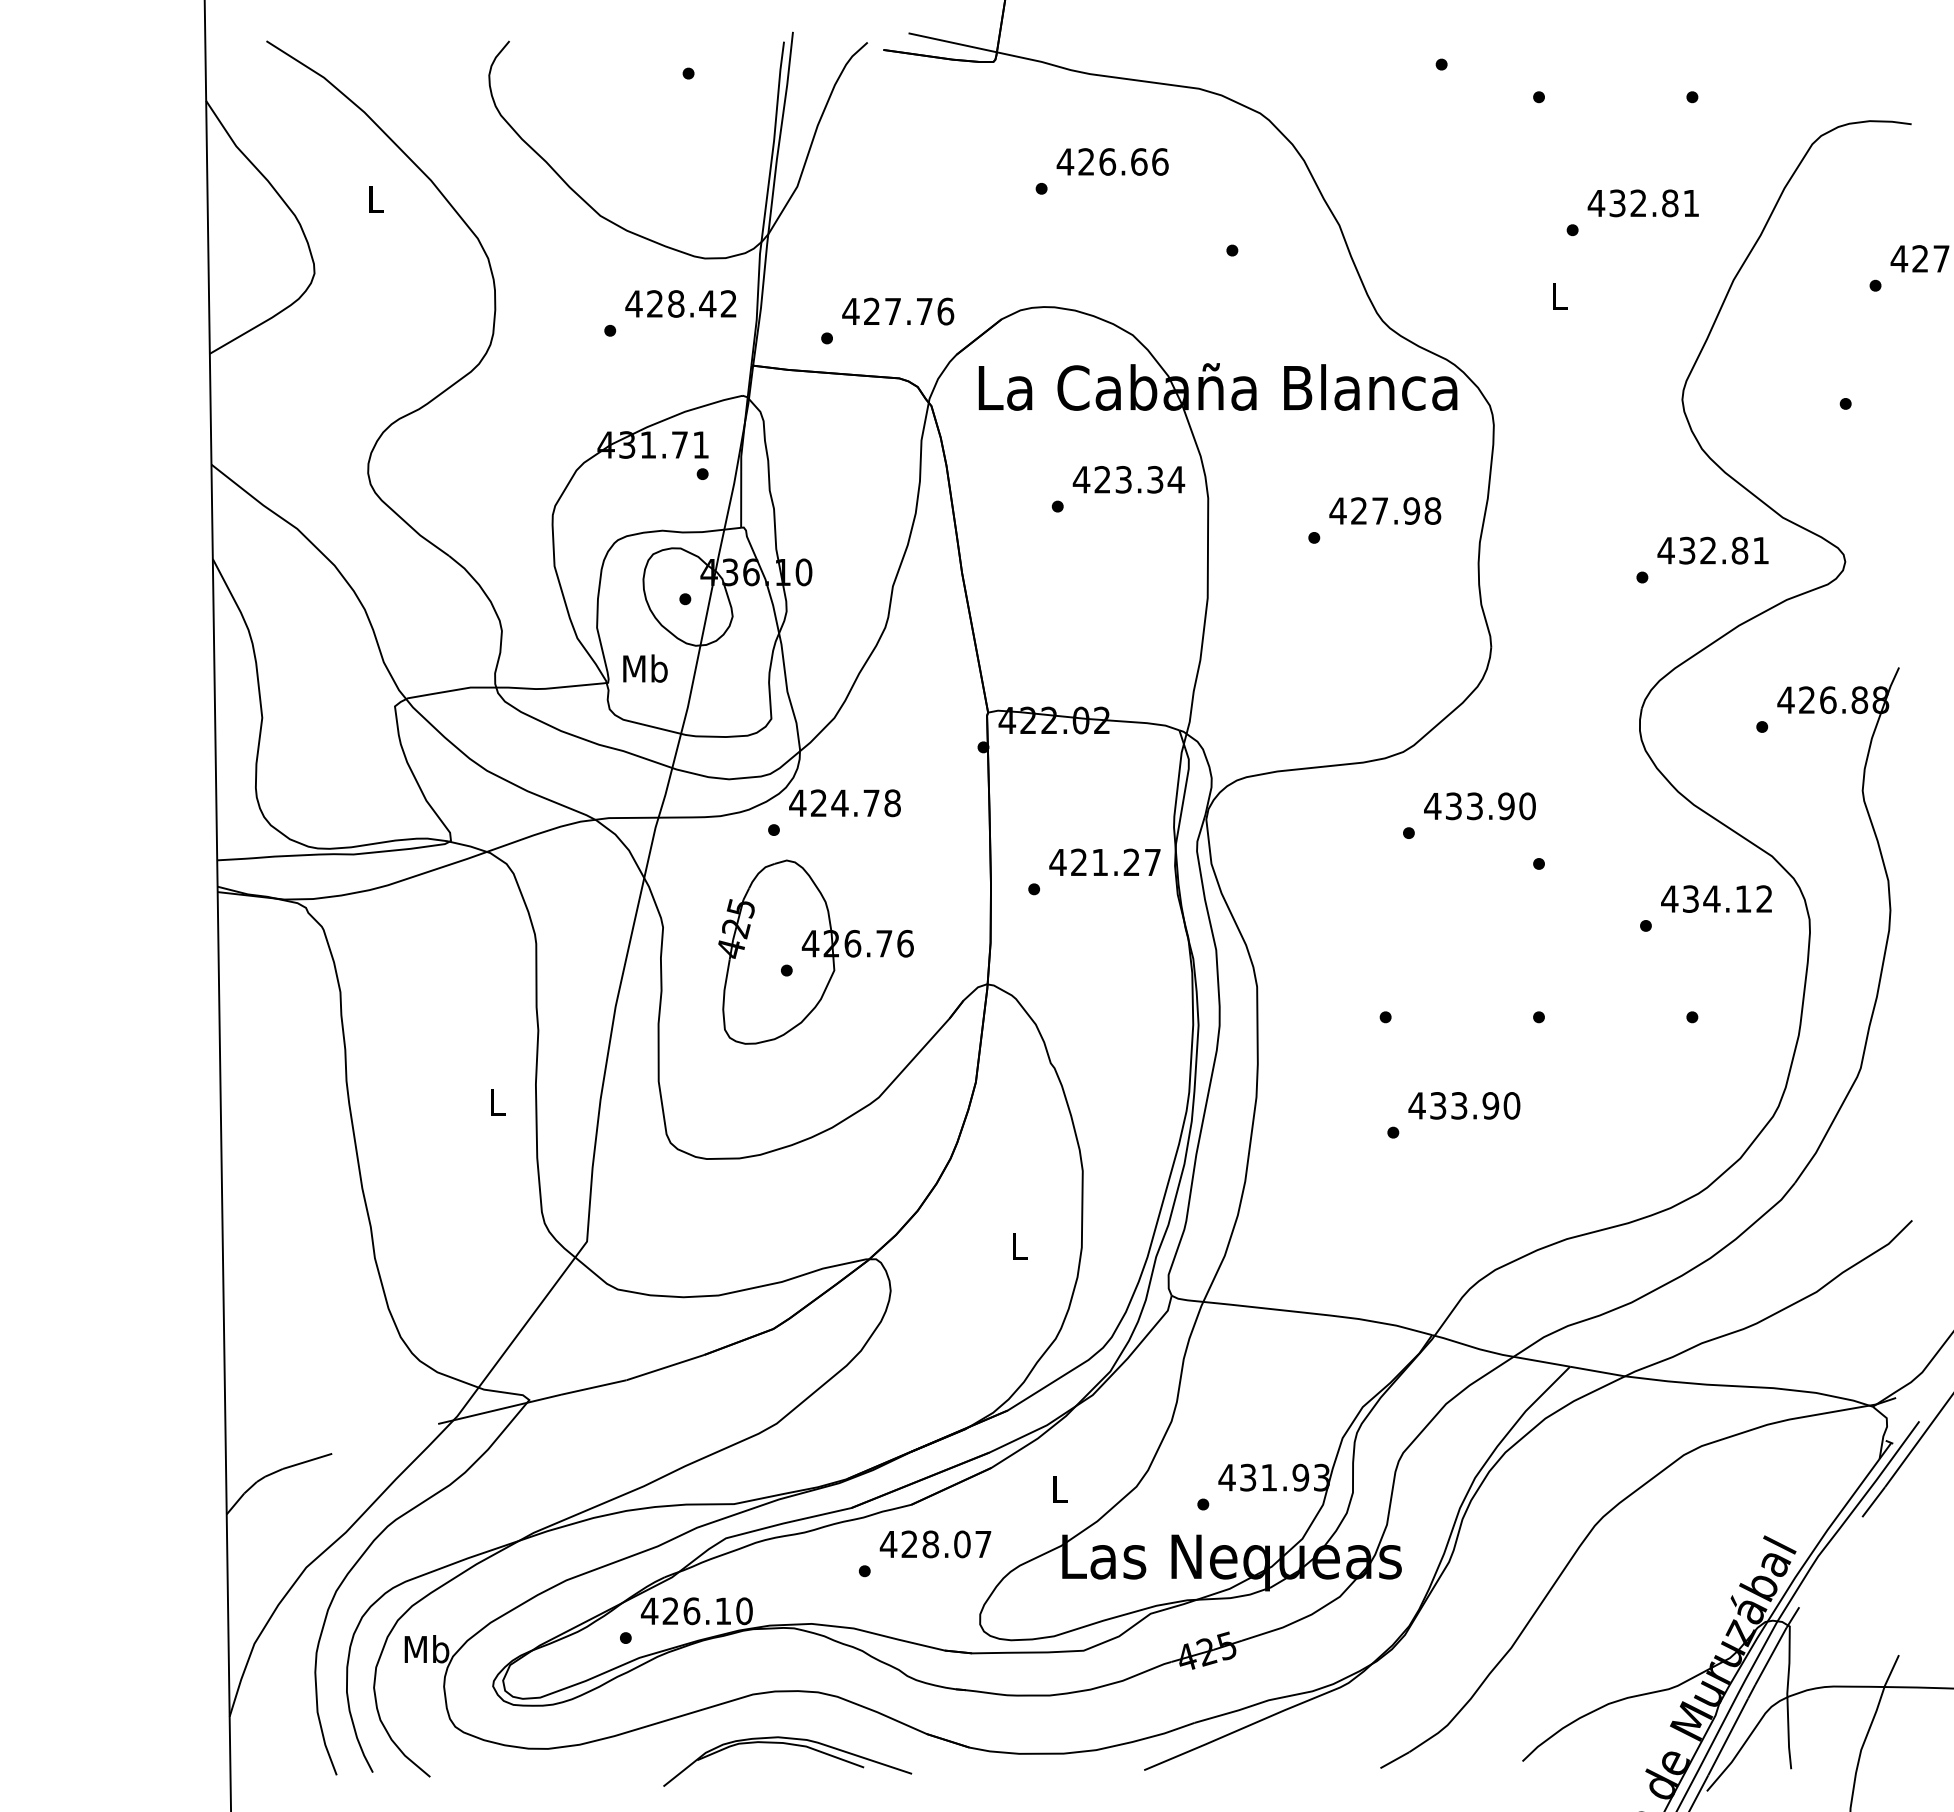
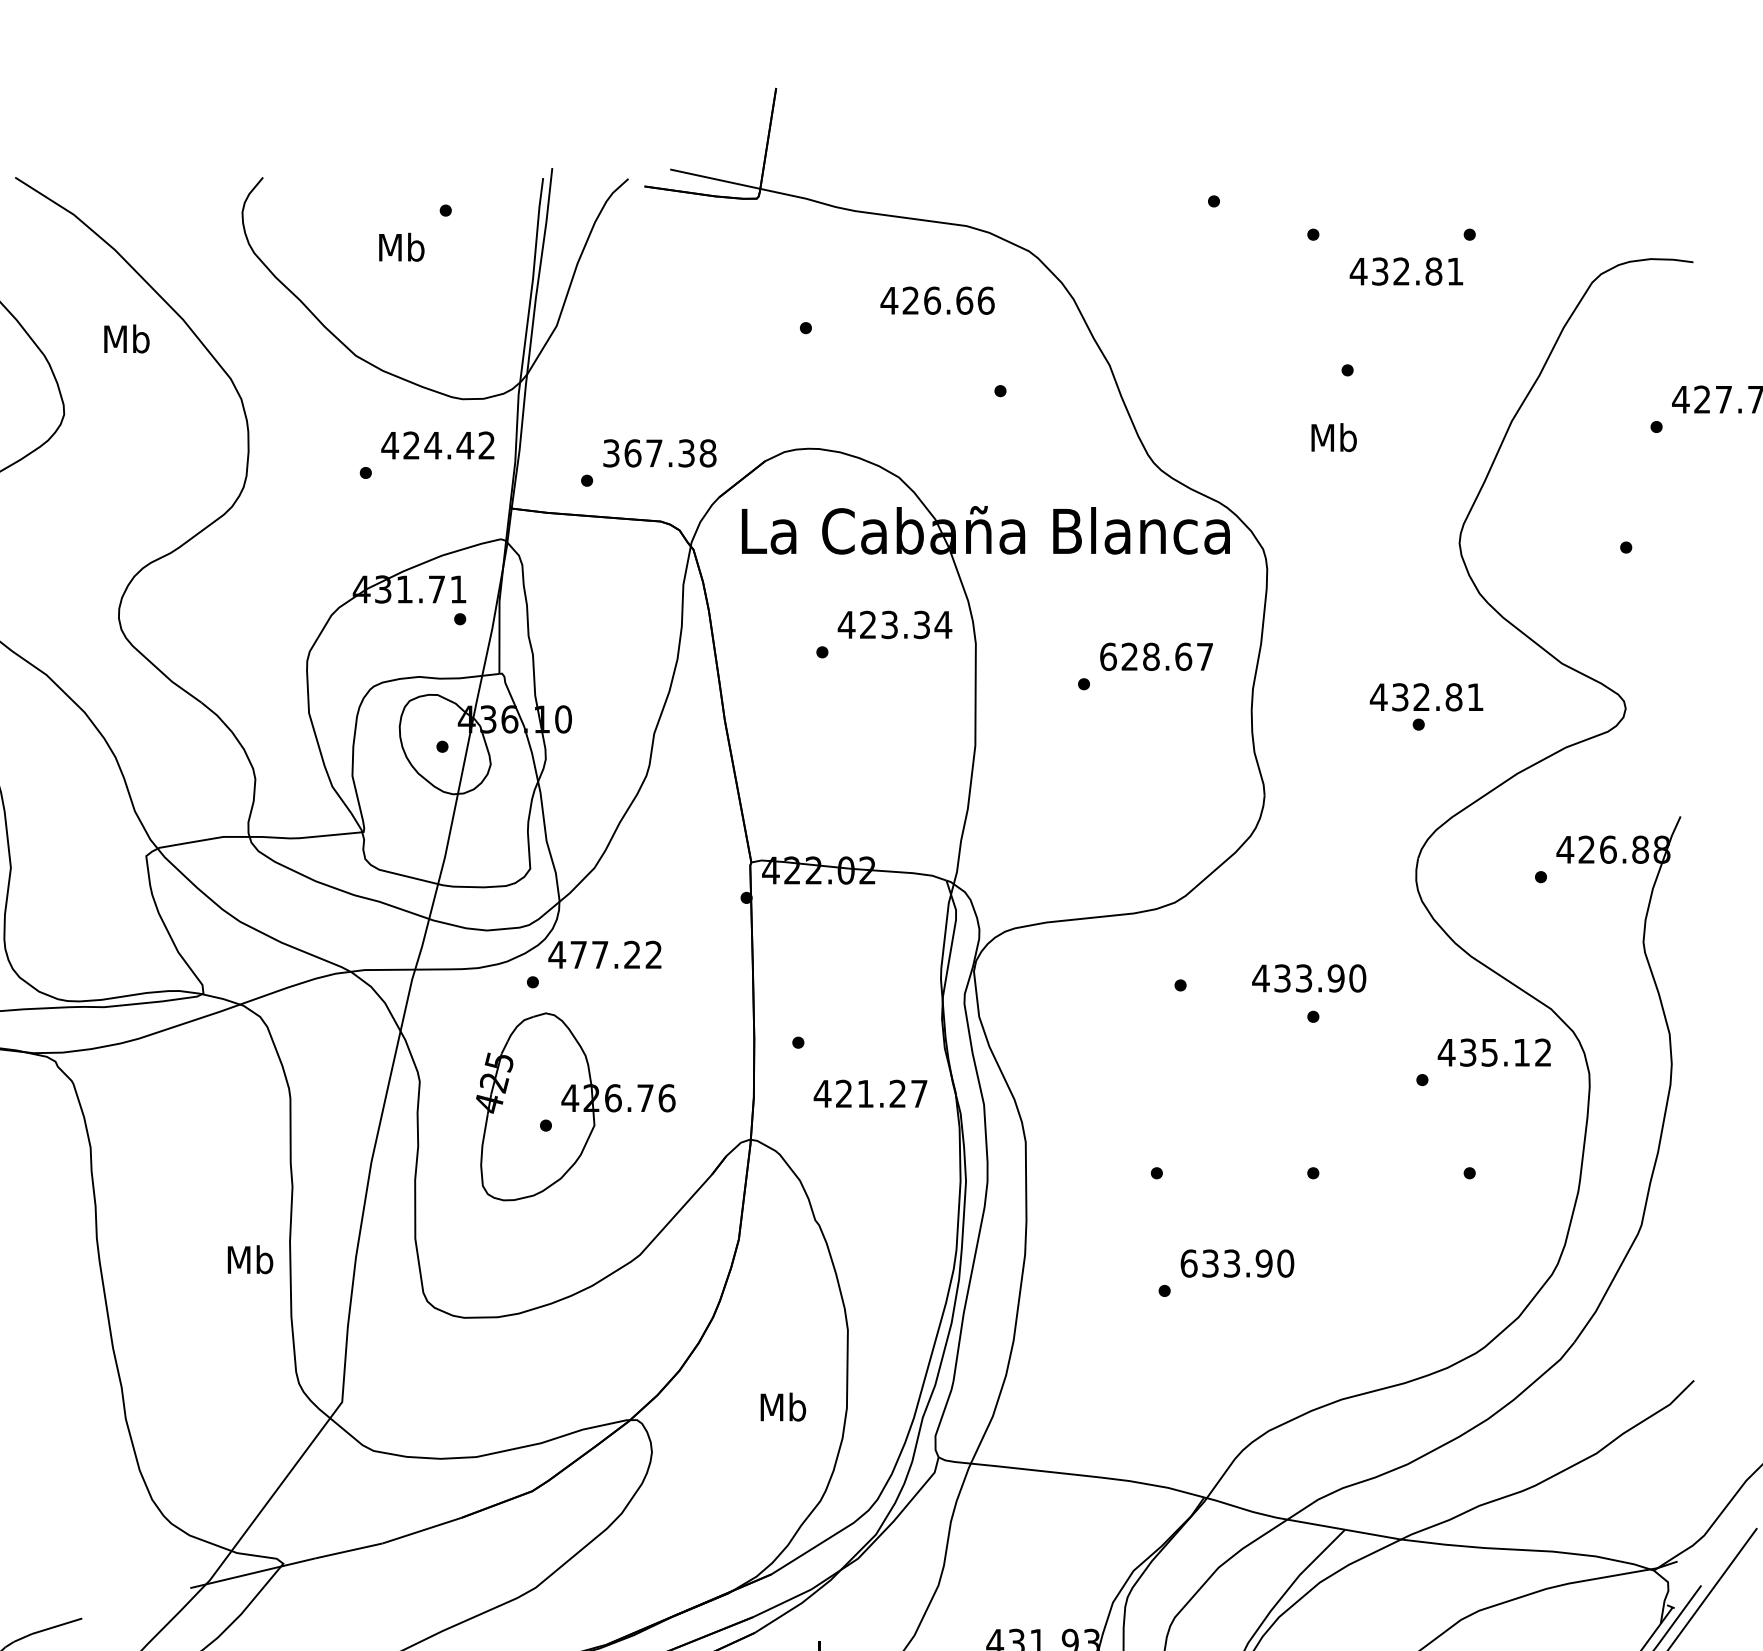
text: (1112, 161) -> (937, 300), moved
text: (375, 199) -> (126, 339), L -> Mb
text: (1642, 203) -> (1405, 271), moved
text: (1559, 296) -> (1334, 437), L -> Mb
text: (675, 303) -> (432, 445), 428.42 -> 424.42
text: (898, 311) -> (659, 453), 427.76 -> 367.38
text: (1385, 510) -> (1156, 656), 427.98 -> 628.67
text: (1712, 550) -> (1426, 697), moved
text: (645, 668) -> (401, 247), moved
text: (855, 803) -> (616, 955), 424.78 -> 477.22
text: (1479, 806) -> (1308, 978), moved
text: (1104, 861) -> (870, 1092), moved
text: (1711, 898) -> (1489, 1052), 434.12 -> 435.12
text: (497, 1101) -> (250, 1259), L -> Mb
text: (1416, 1105) -> (1188, 1263), 433.90 -> 633.90
text: (1019, 1246) -> (783, 1407), L -> Mb

